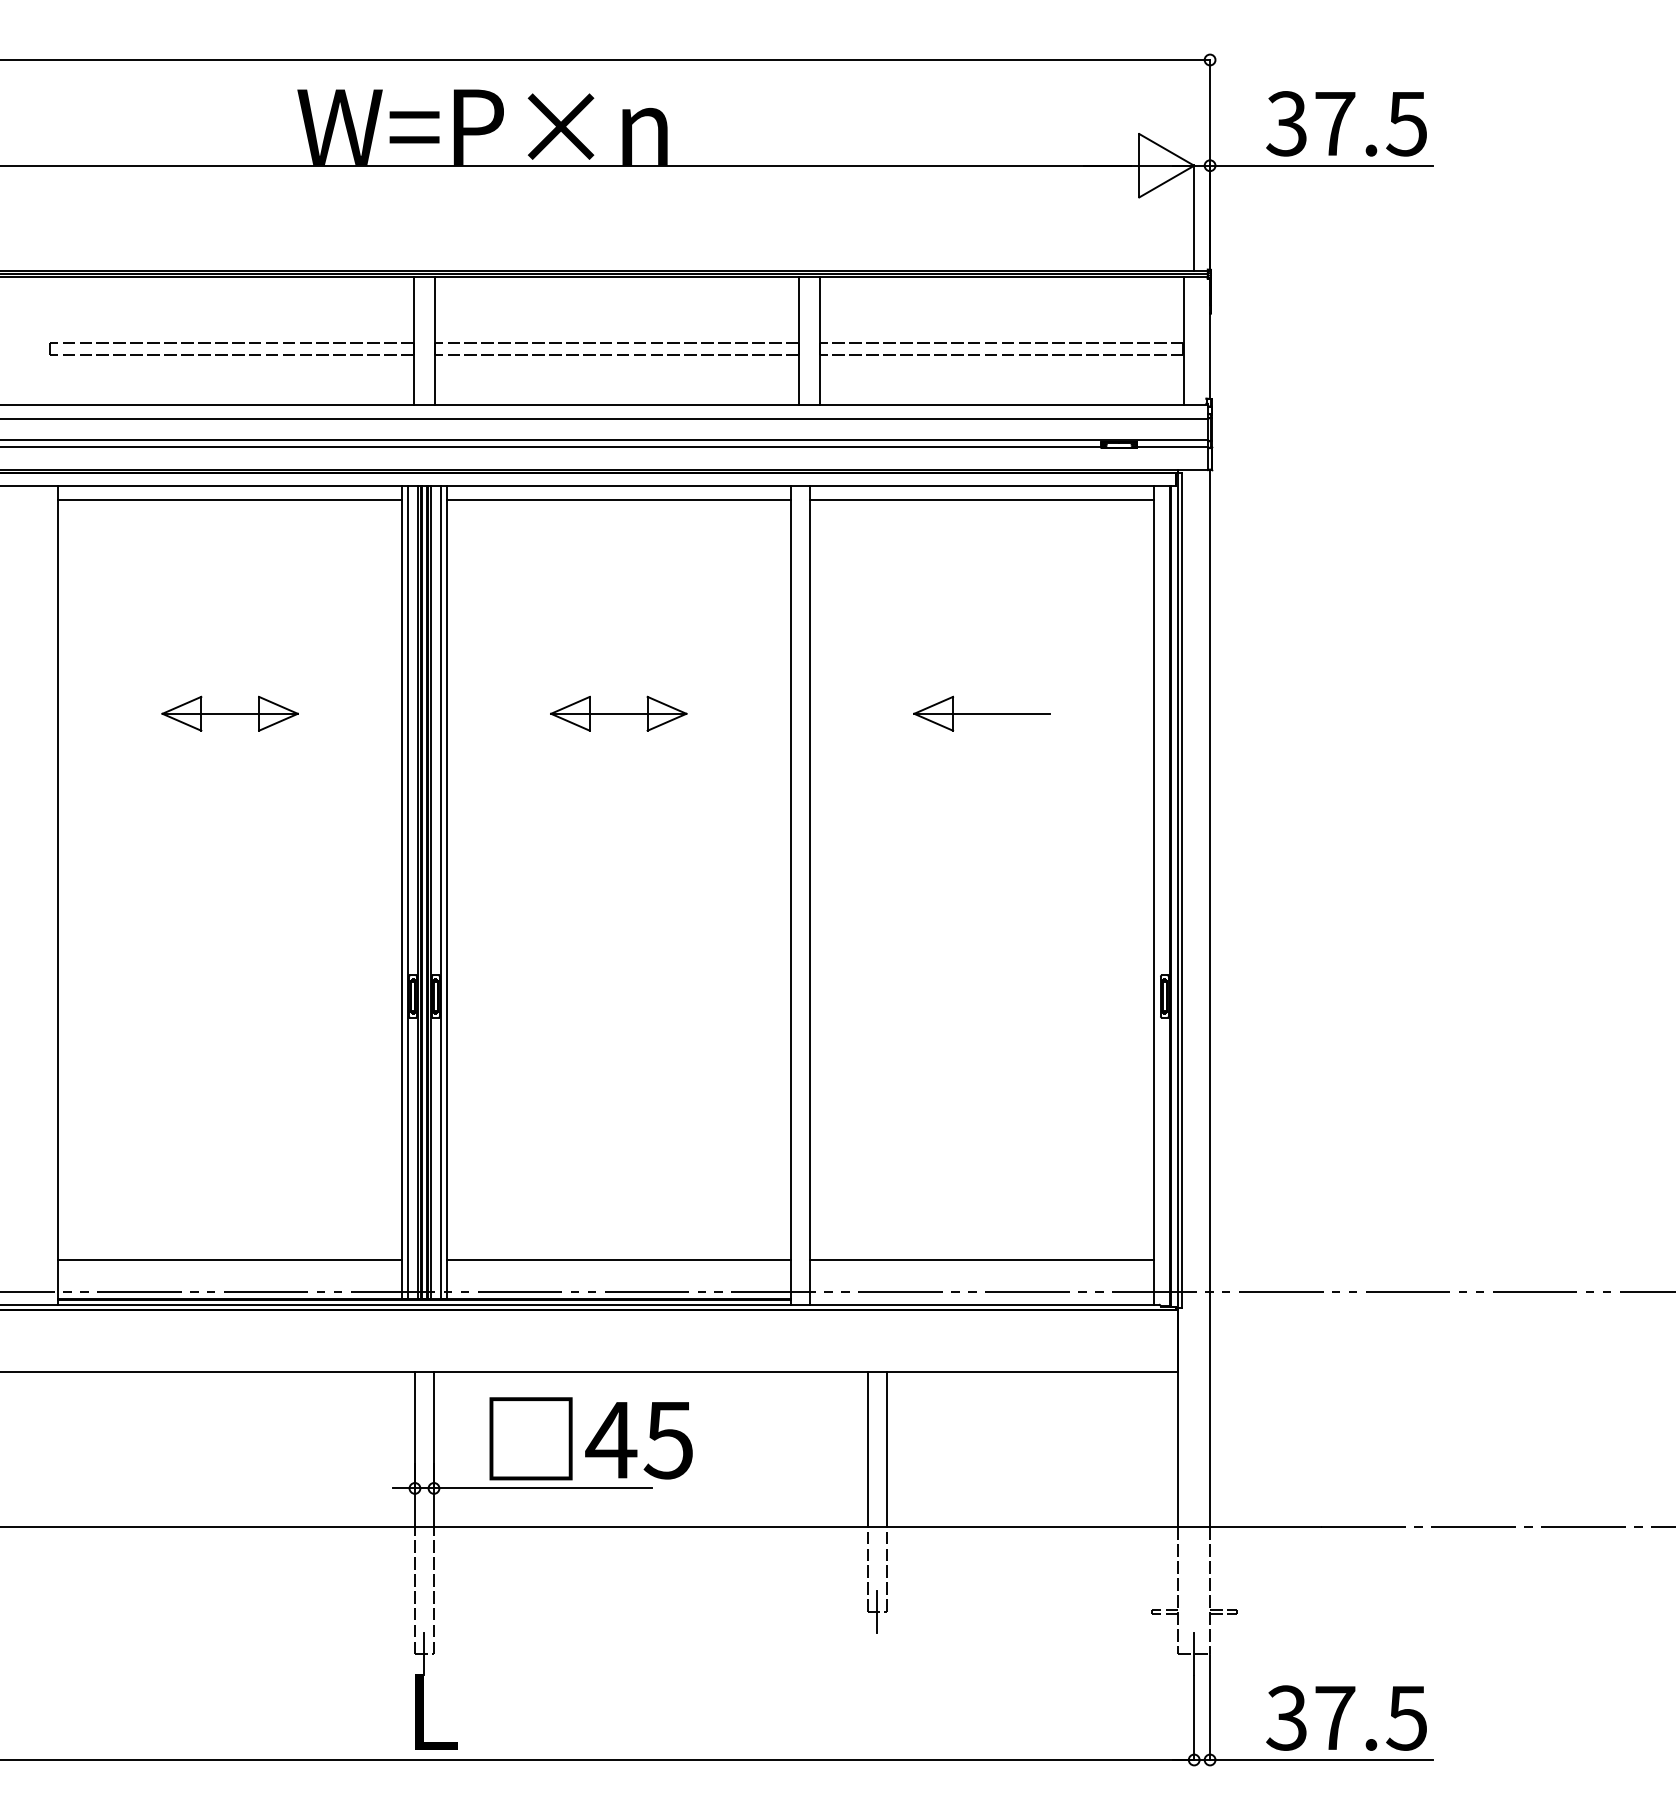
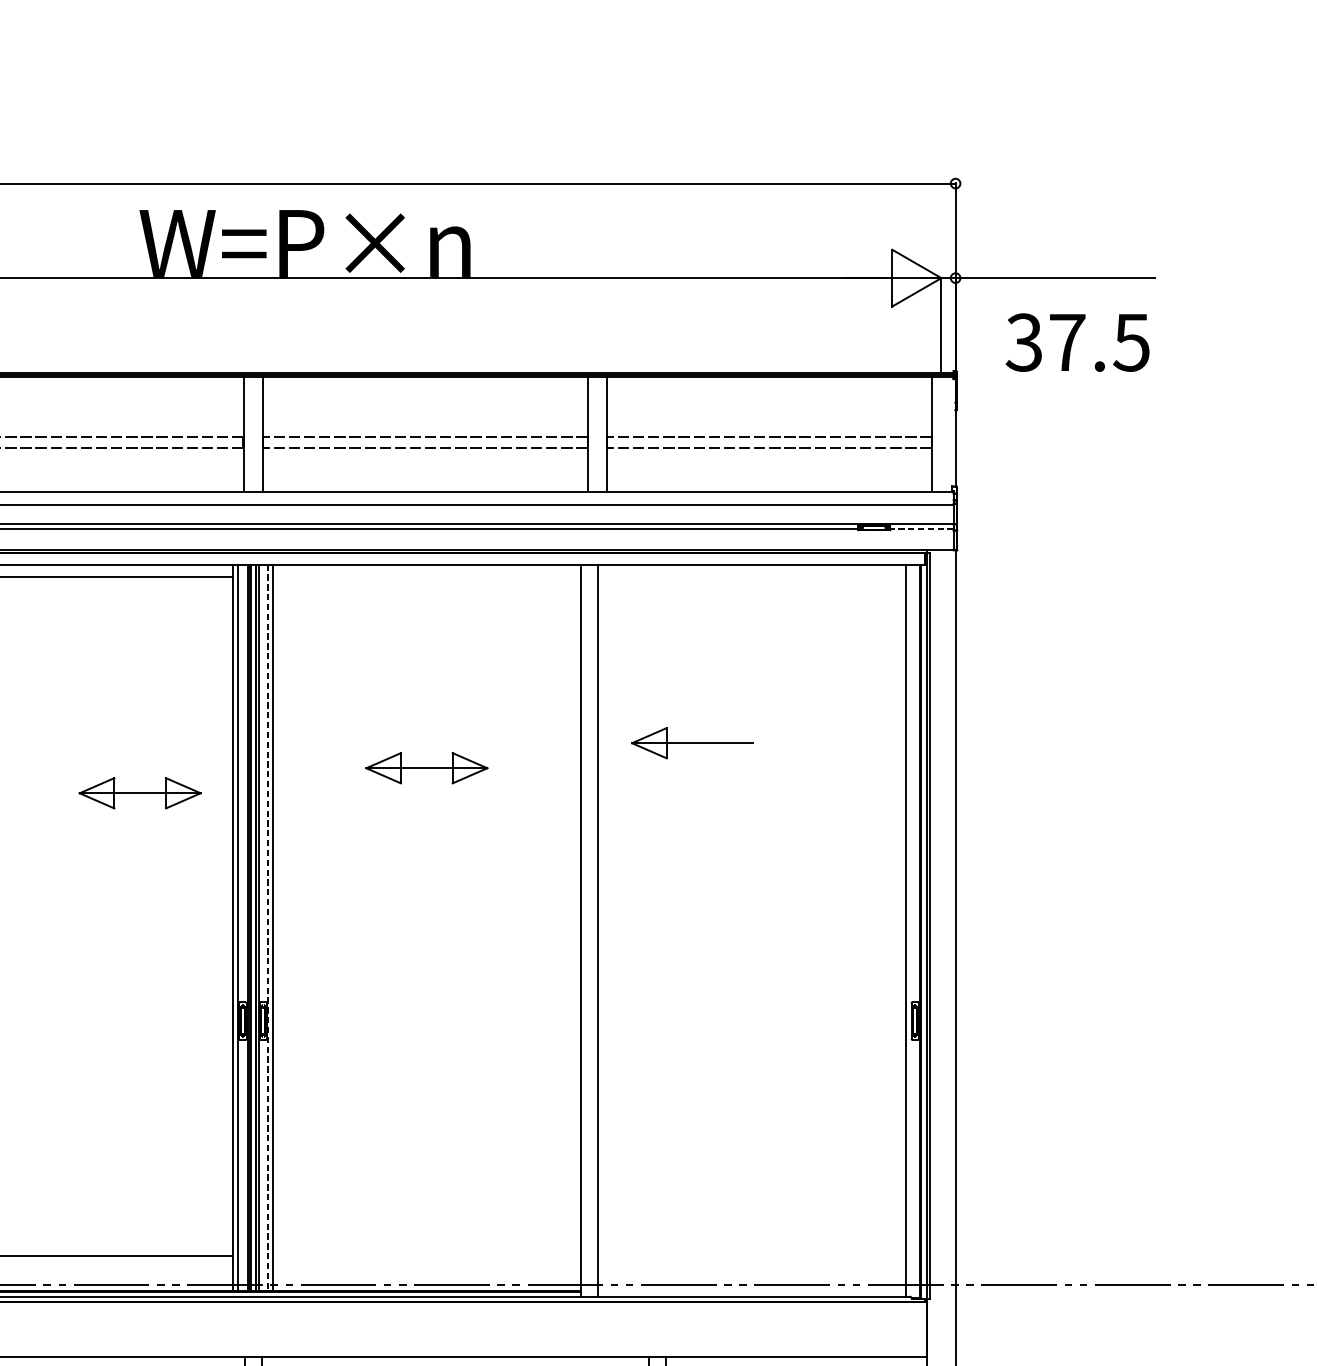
text: (1346, 123) -> (1077, 342), moved
line: (1172, 446) -> (922, 529), solid -> dashed
line: (618, 499) -> (426, 576), removed
line: (981, 499) -> (751, 576), removed
part: (229, 713) -> (139, 793), moved
part: (981, 713) -> (692, 742), moved
line: (441, 892) -> (268, 928), solid -> dashed
line: (618, 1259) -> (426, 1256), removed
line: (981, 1259) -> (751, 1256), removed

